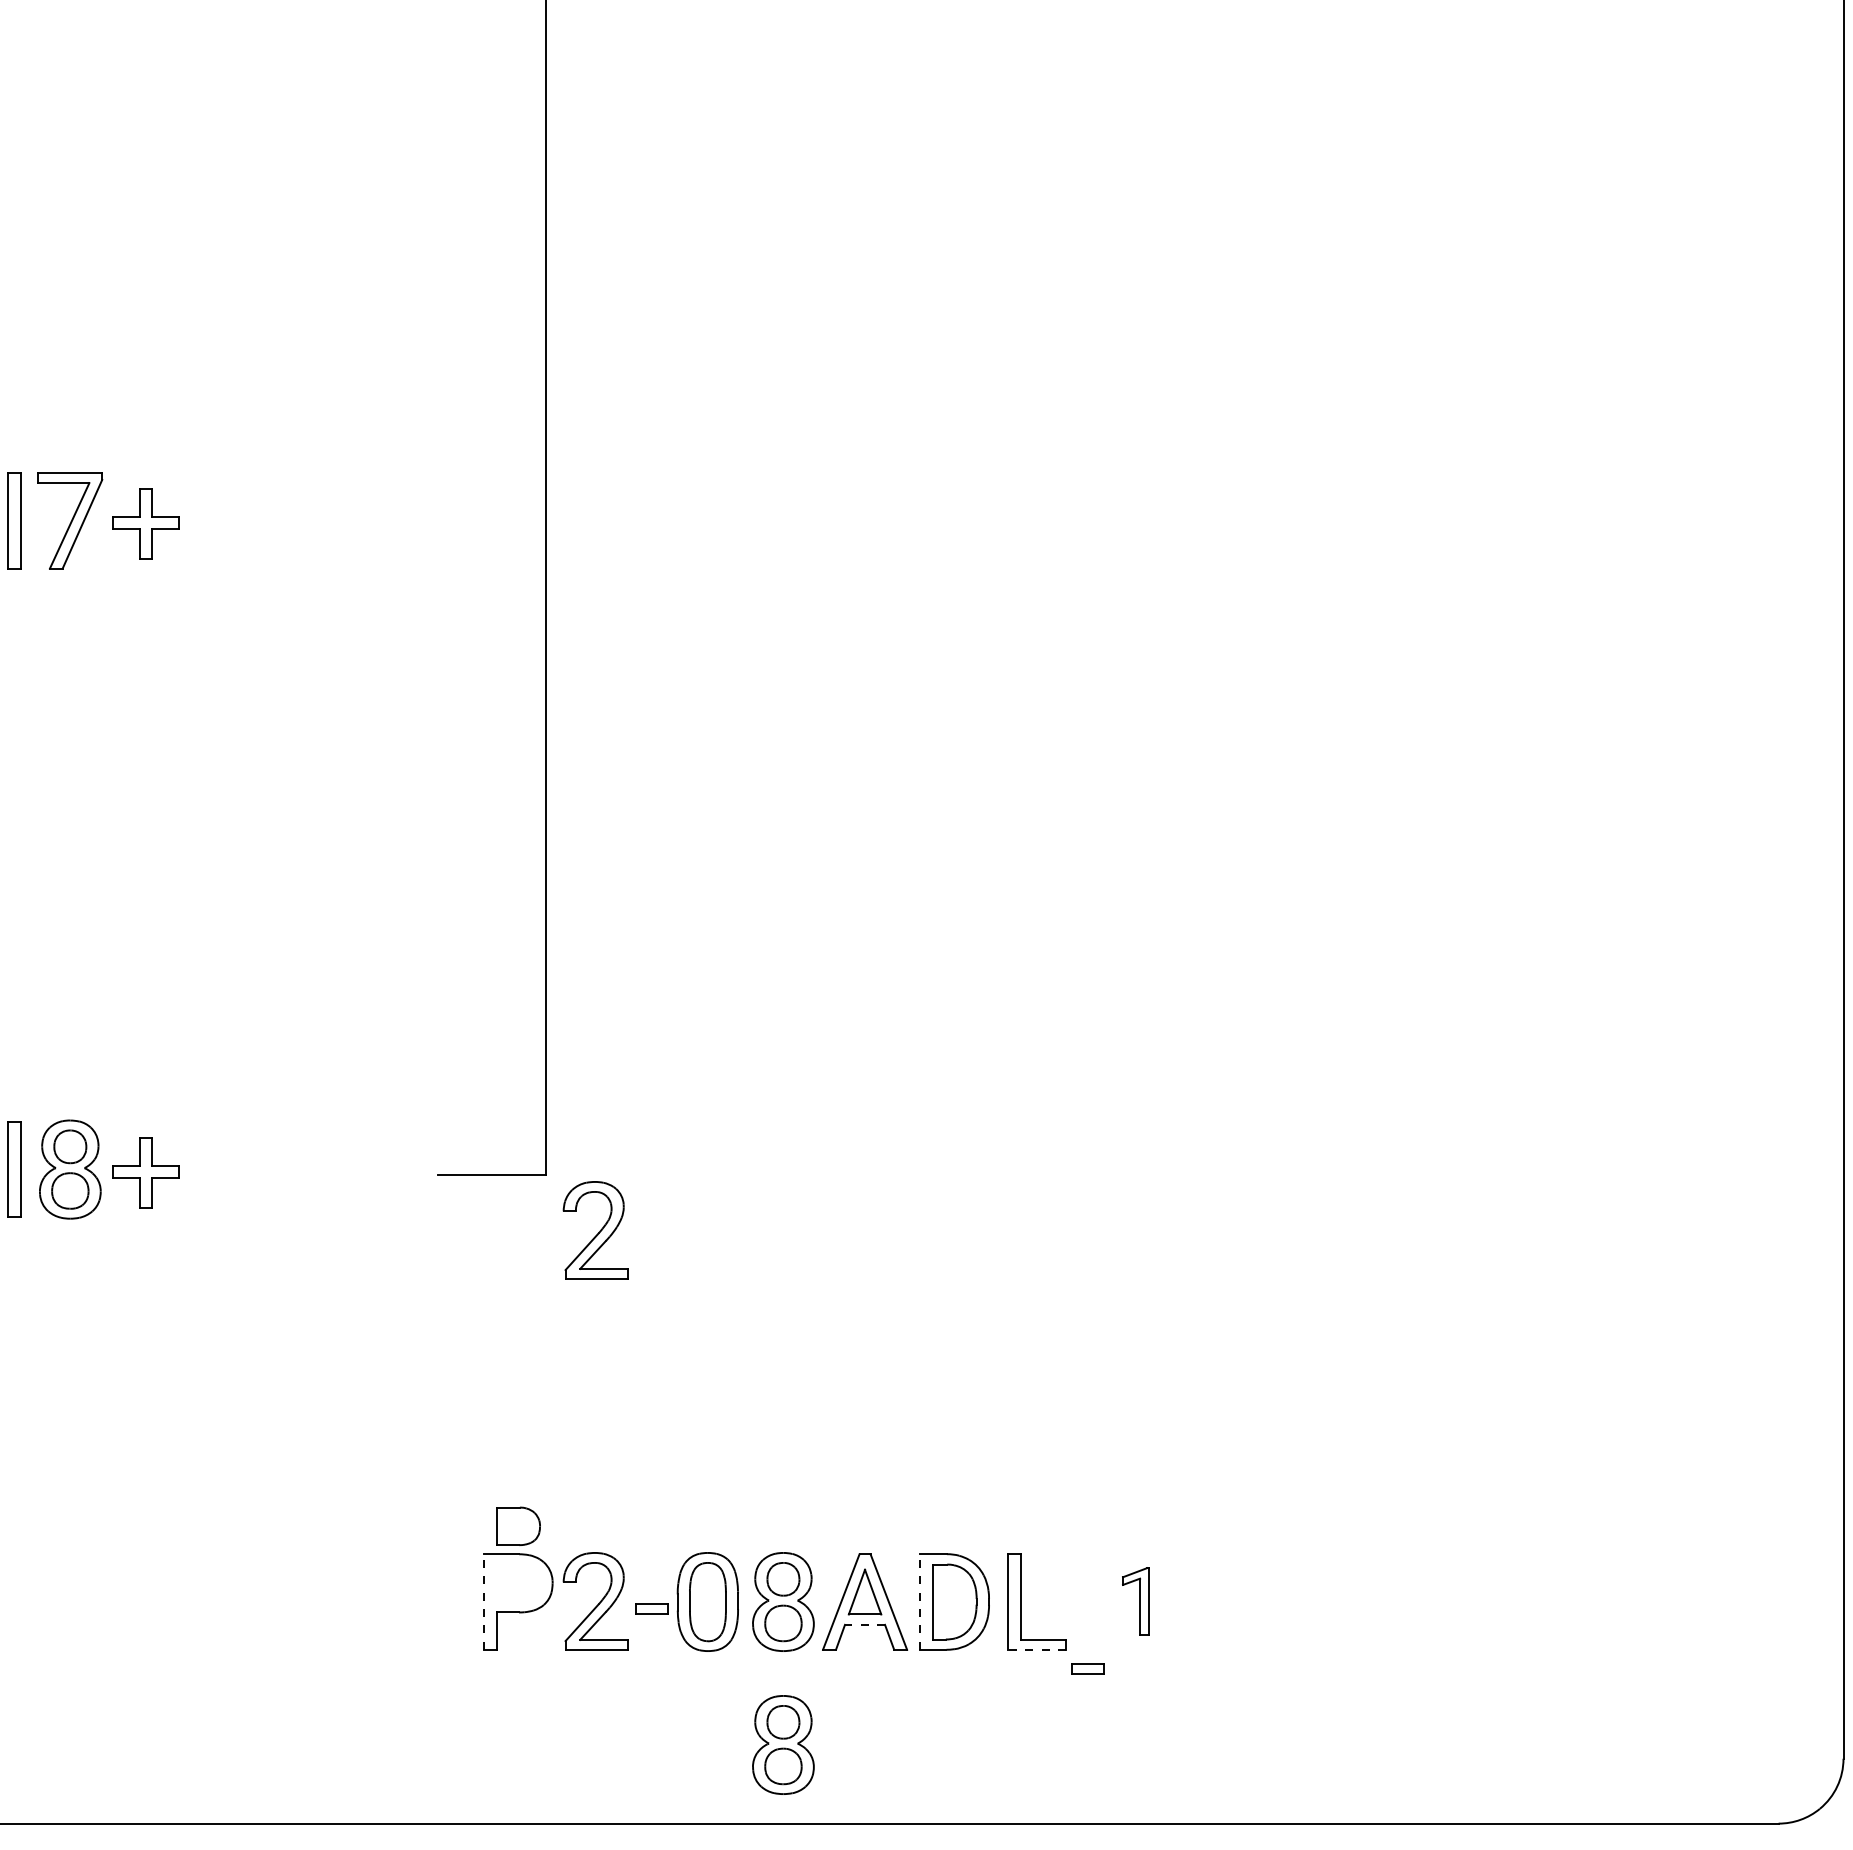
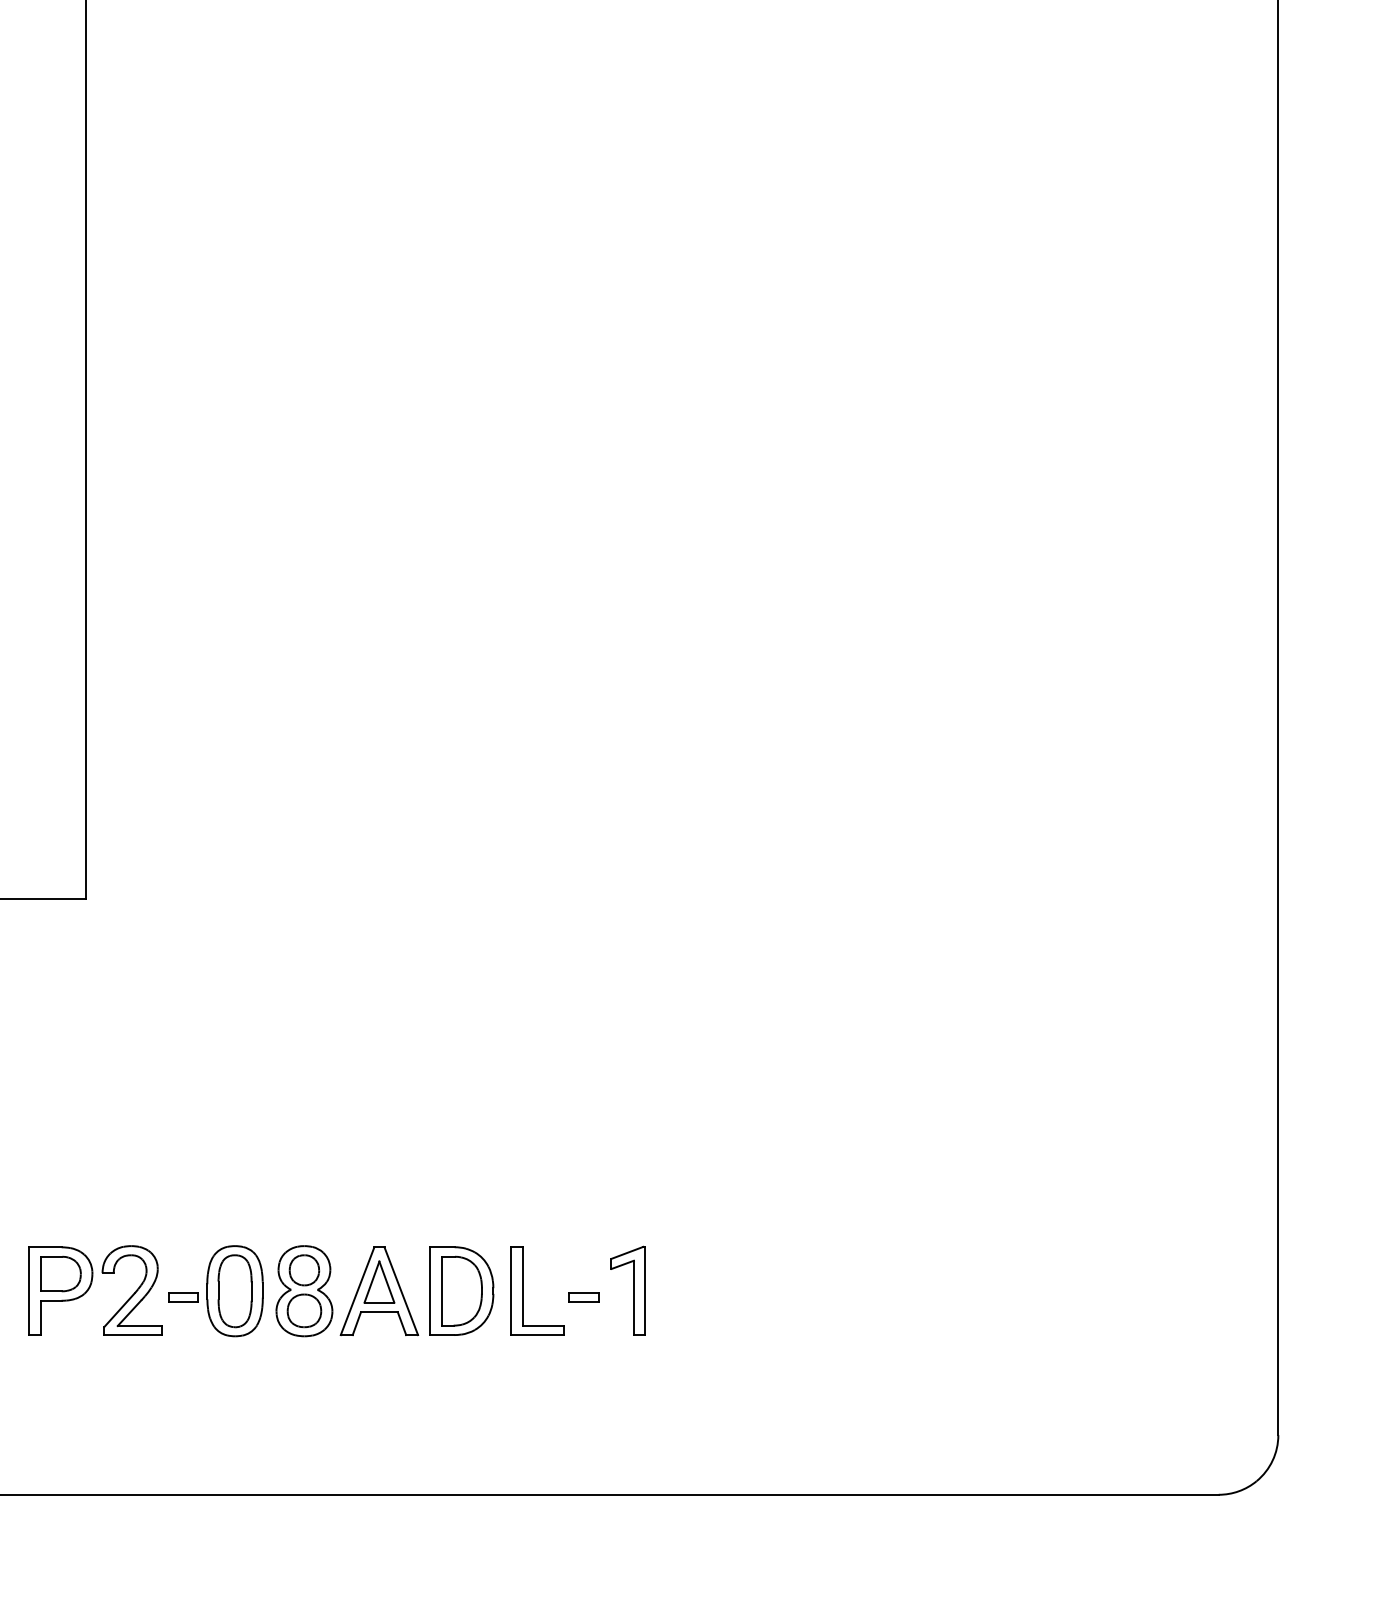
part: (595, 1230) -> (131, 949), removed
part: (518, 1525) -> (61, 1273), moved
part: (1135, 1601) -> (627, 1290), size x1.43
line: (483, 1602) -> (28, 1291), dashed -> solid
line: (919, 1602) -> (429, 1291), dashed -> solid
line: (864, 1624) -> (378, 1311), dashed -> solid
line: (1037, 1649) -> (537, 1334), dashed -> solid
part: (1087, 1668) -> (583, 1297), moved
part: (783, 1744) -> (304, 1422), removed

